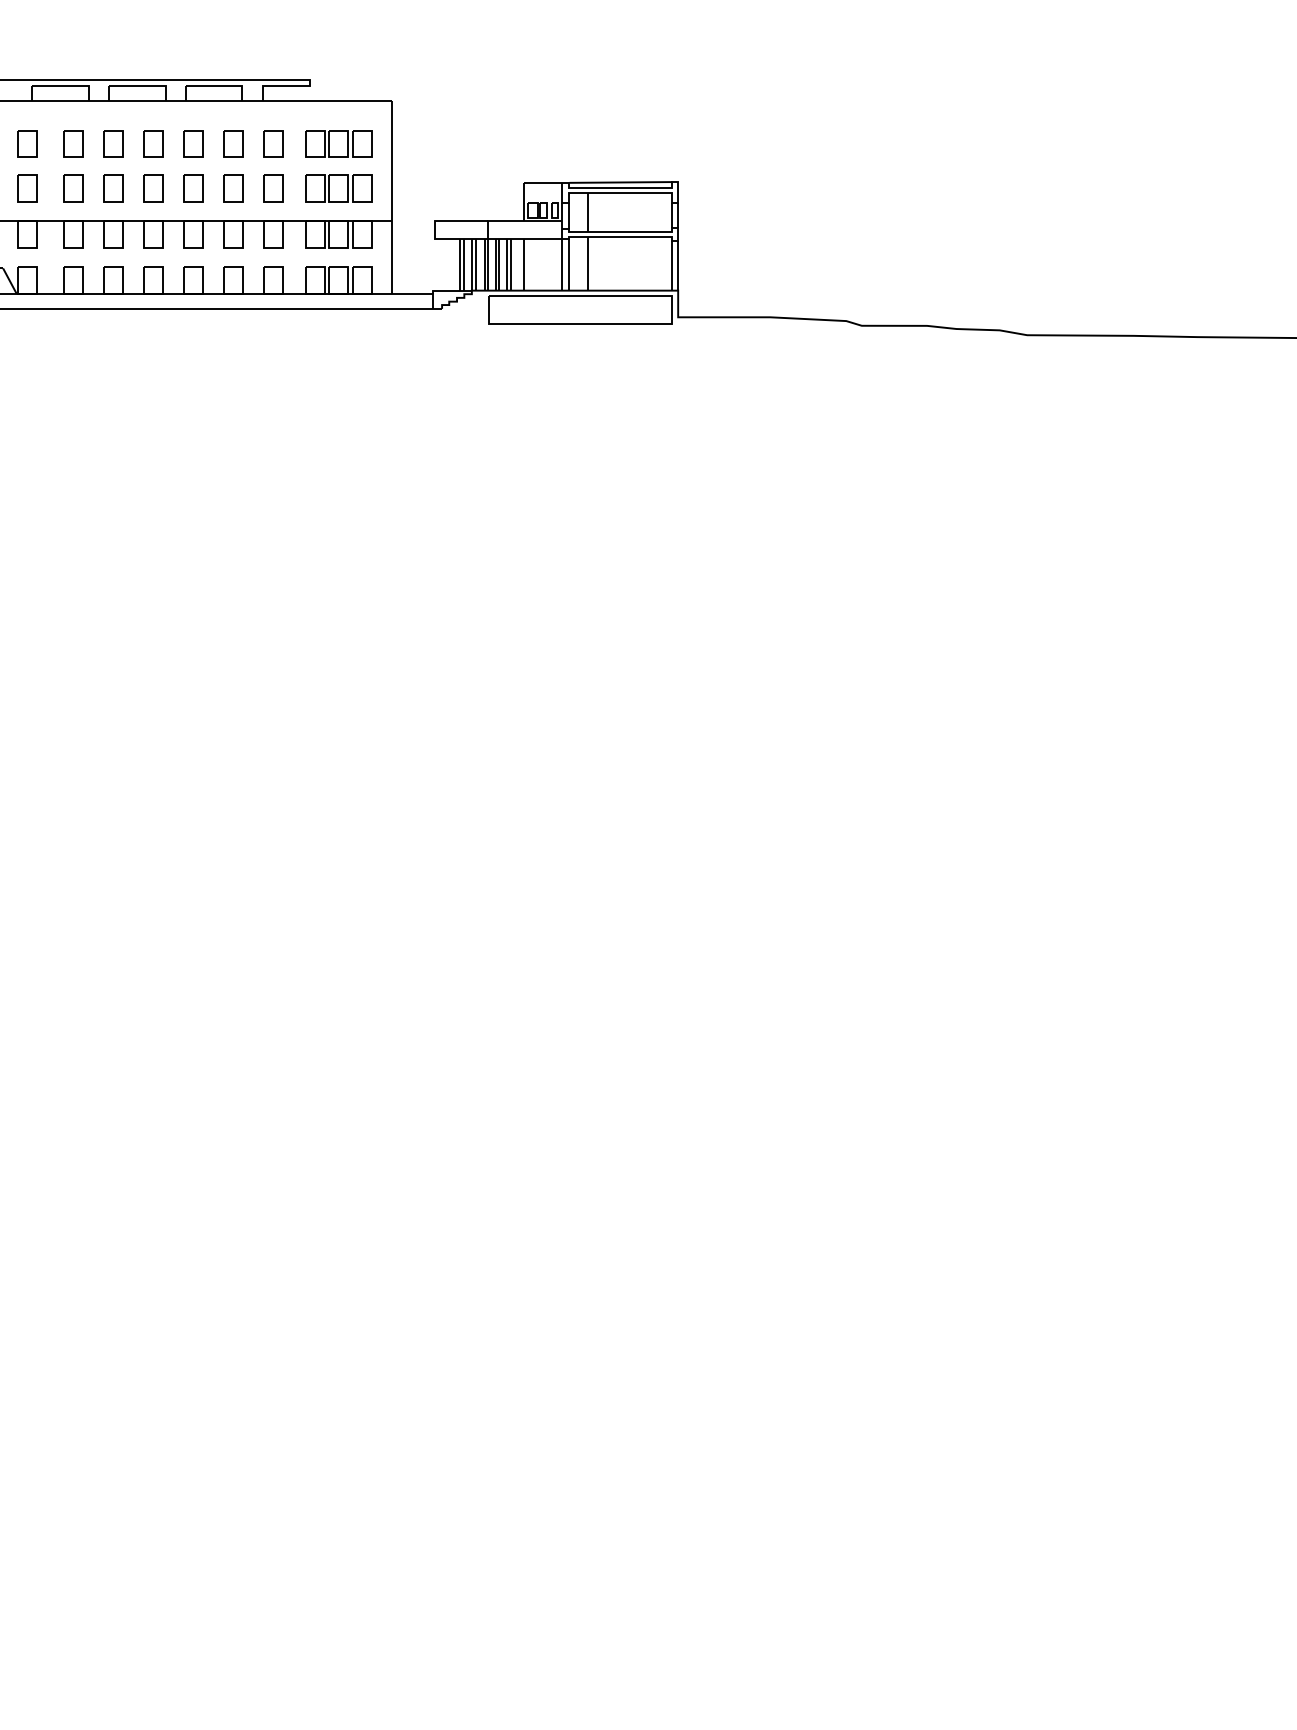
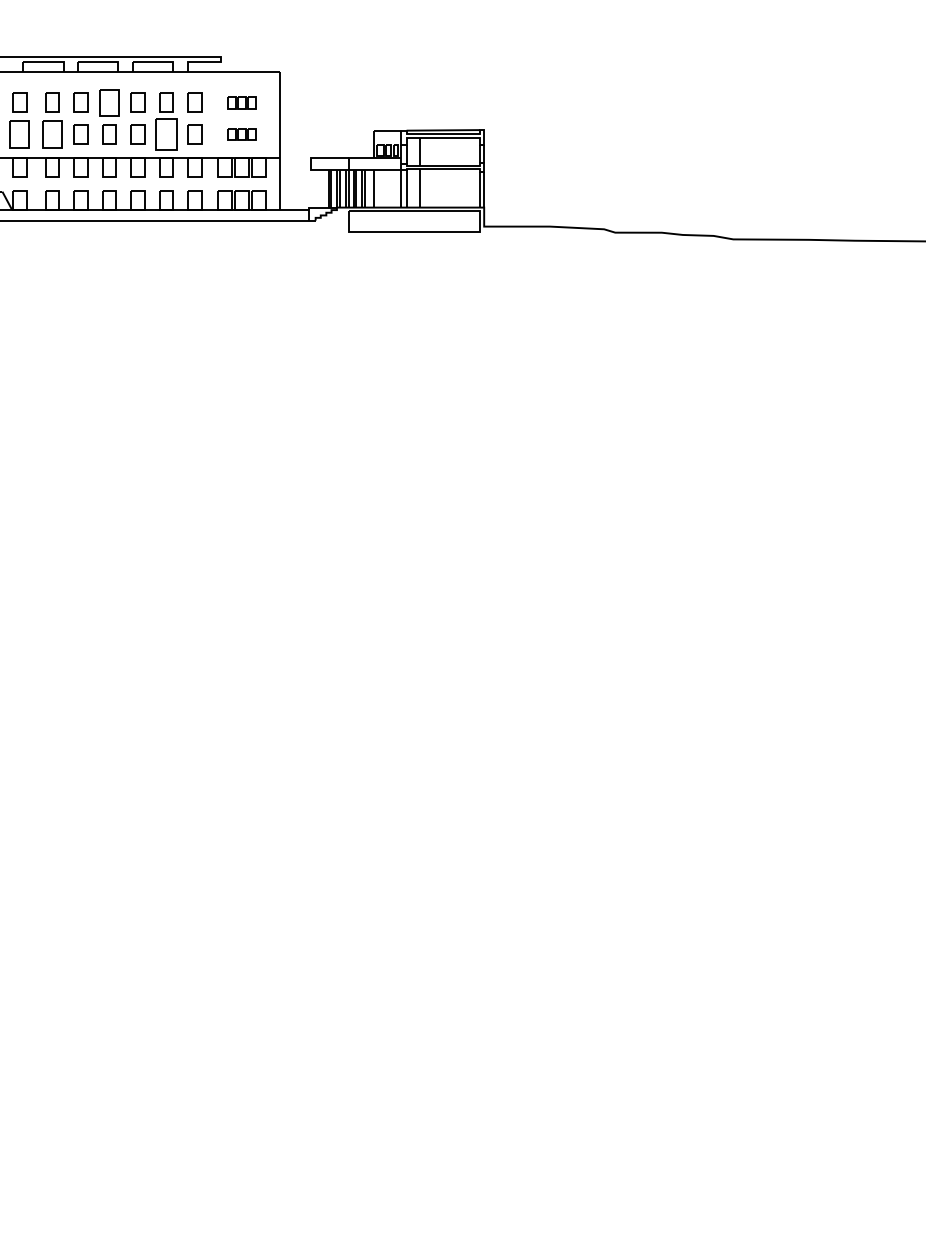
part: (153, 143) -> (109, 102), size x1.4
part: (338, 143) -> (241, 102), size x0.6
part: (27, 188) -> (19, 134), size x1.4
part: (73, 188) -> (52, 134), size x1.4
part: (233, 188) -> (166, 134), size x1.6
part: (338, 188) -> (241, 134), size x0.6

